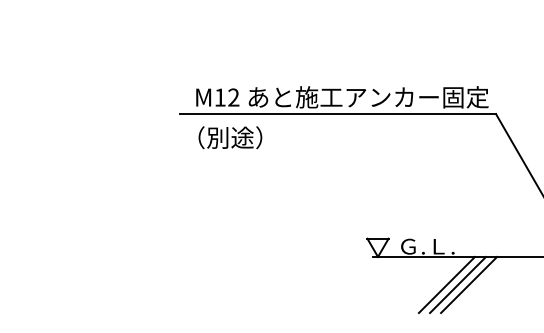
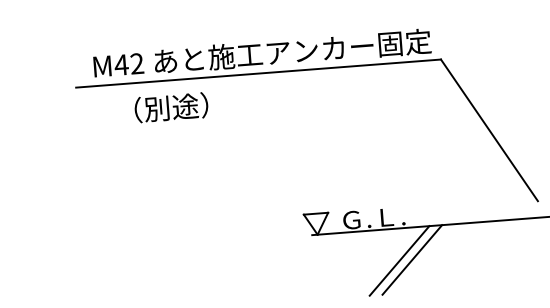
text: (220, 97) -> (121, 64), M12 -> M42
text: (230, 137) -> (171, 107), moved
line: (469, 284) -> (425, 258), removed

